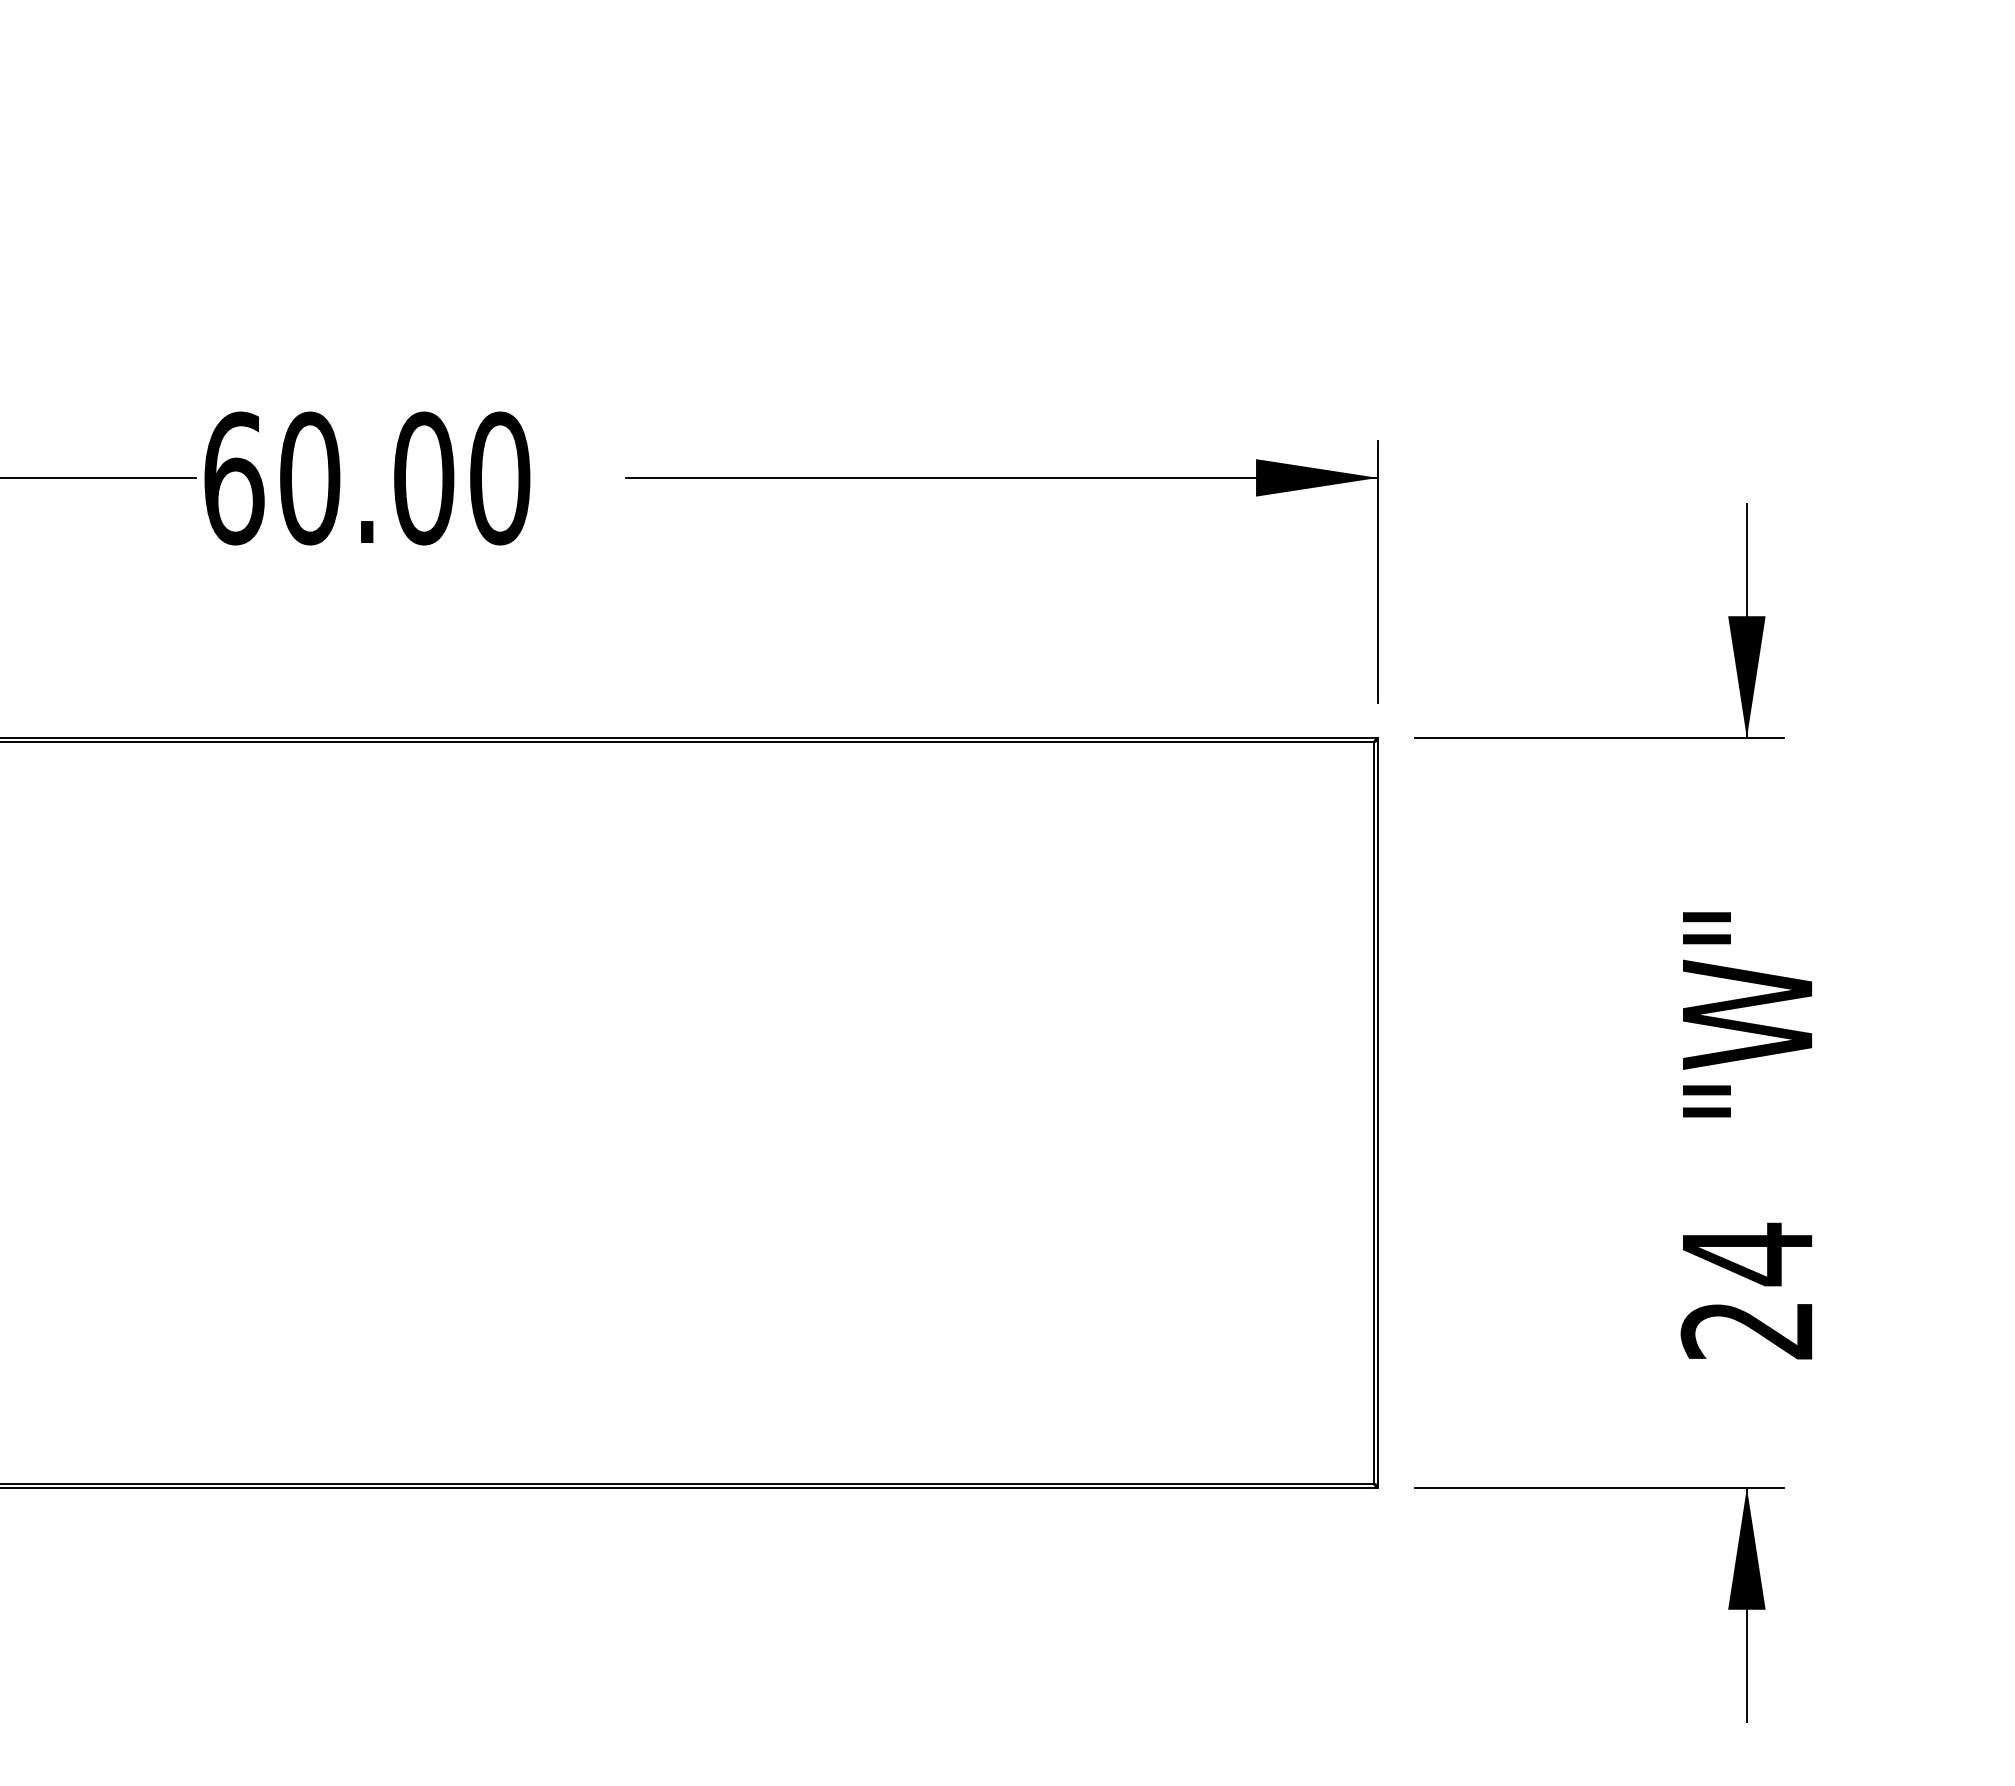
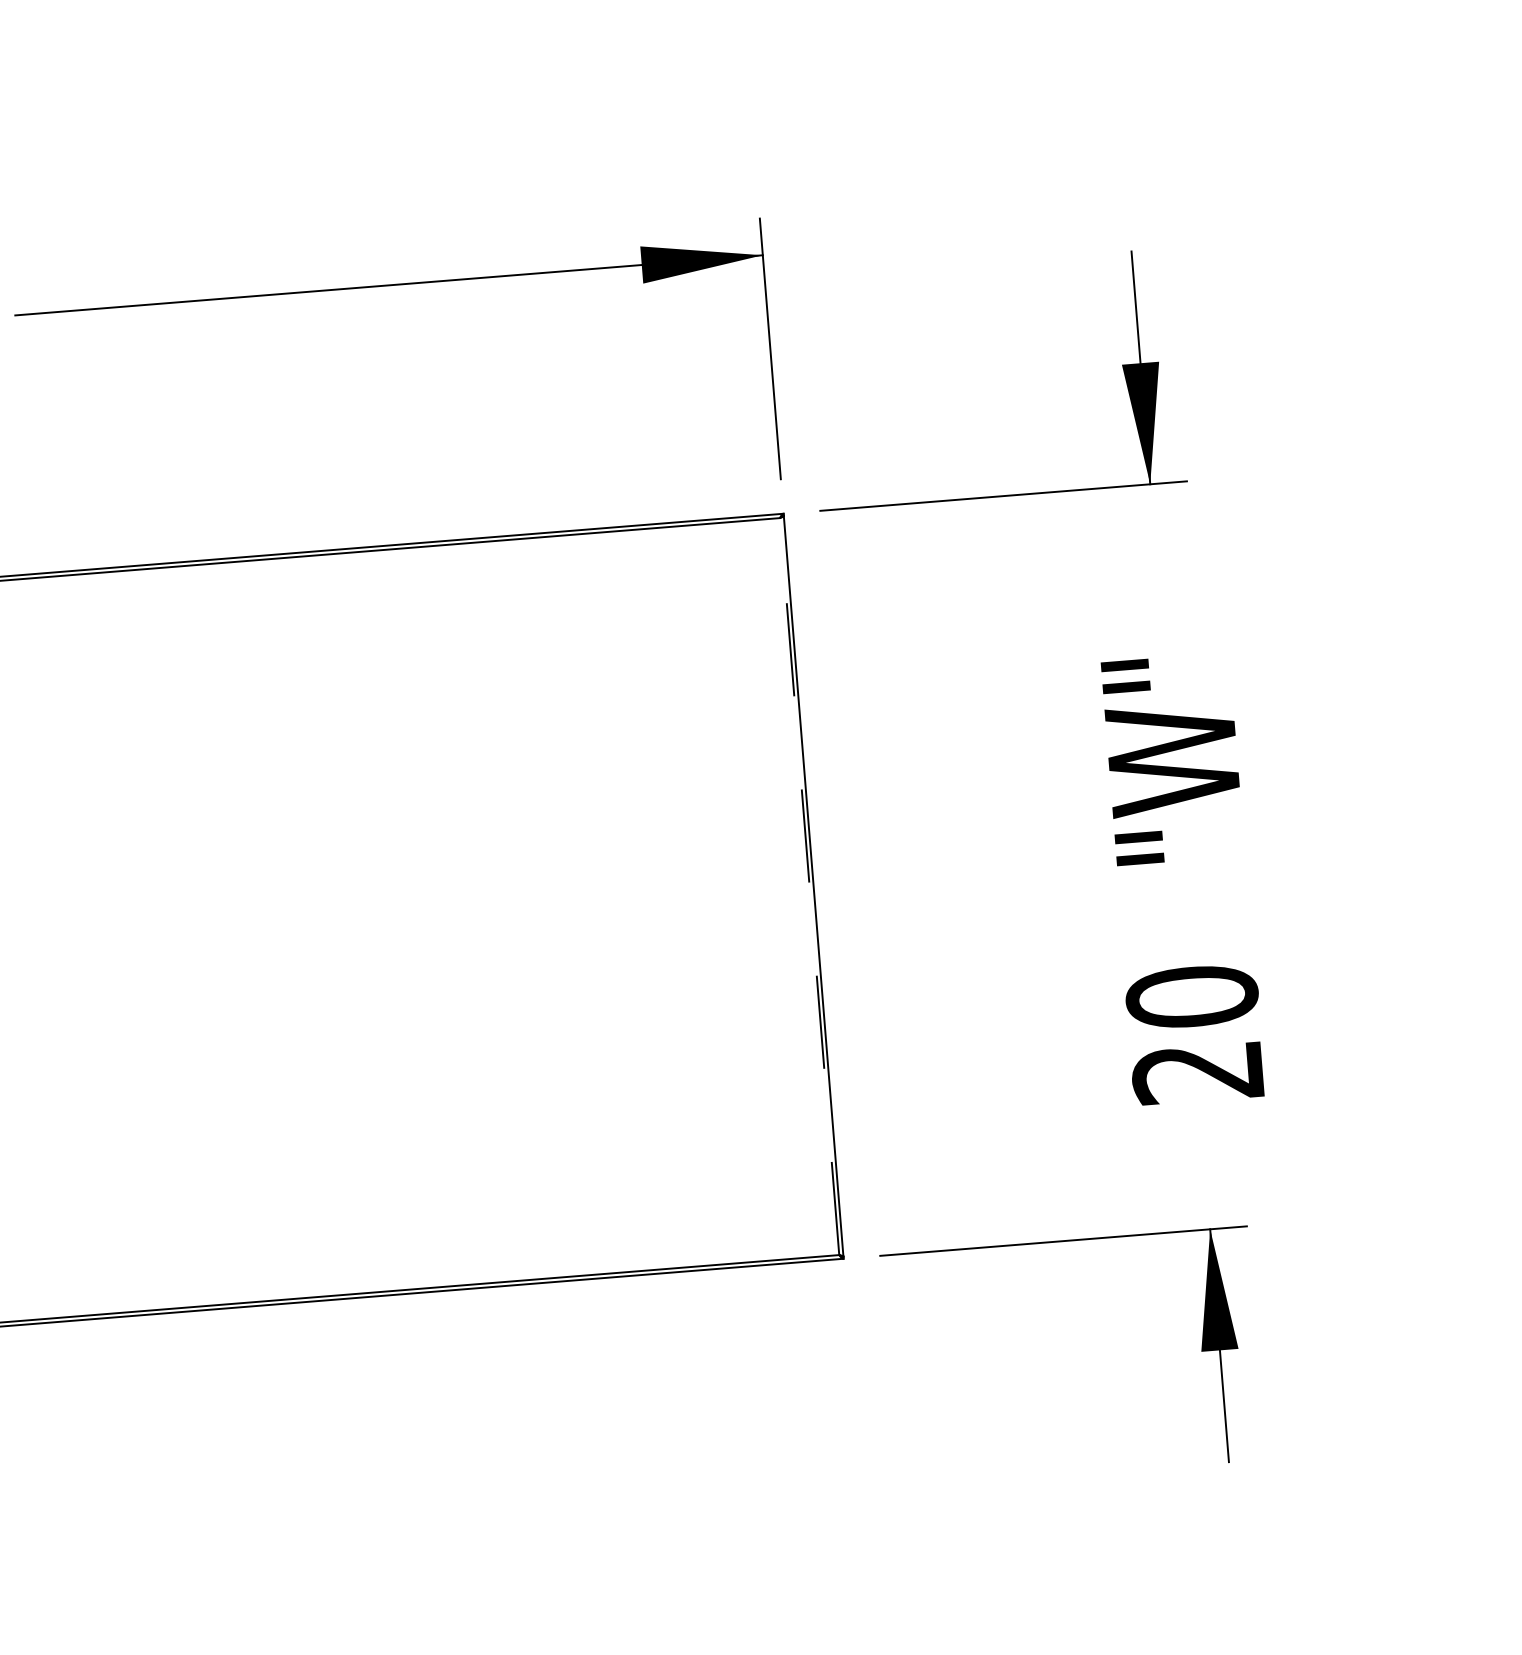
line: (1373, 1112) -> (809, 886), solid -> dashed
text: (1747, 1254) -> (1192, 997), 24 -> 20

